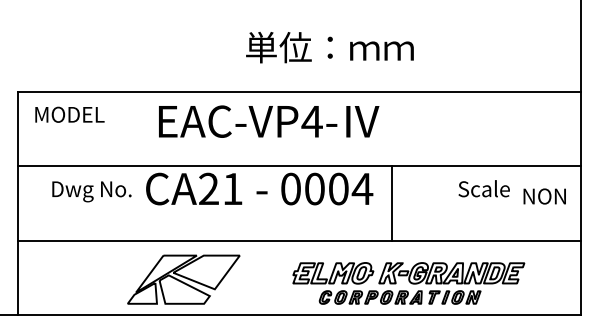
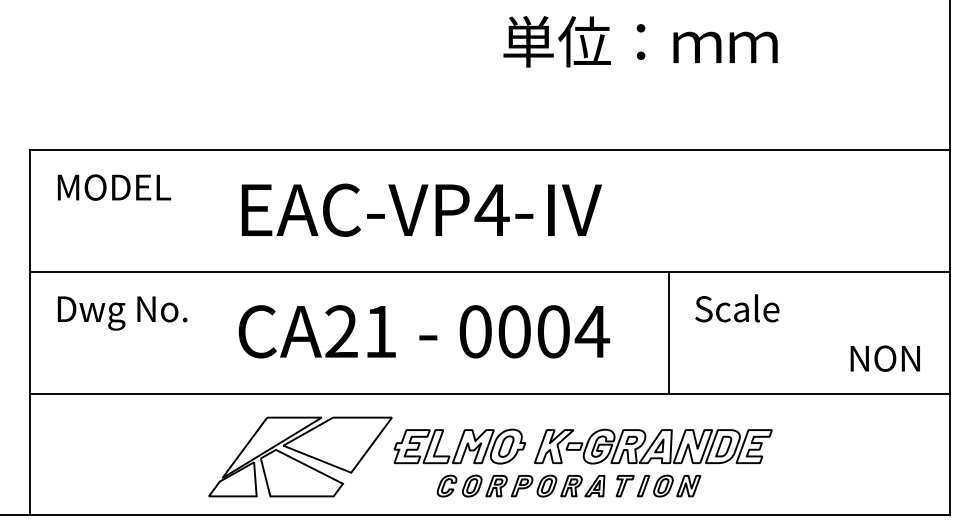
text: (329, 47) -> (639, 41), moved
text: (269, 121) -> (422, 209), moved
text: (259, 188) -> (424, 330), moved
text: (483, 188) -> (736, 307), moved
text: (91, 191) -> (121, 312), moved
text: (544, 196) -> (884, 358), moved
line: (392, 203) -> (669, 332), moved
part: (408, 283) -> (582, 463), moved

